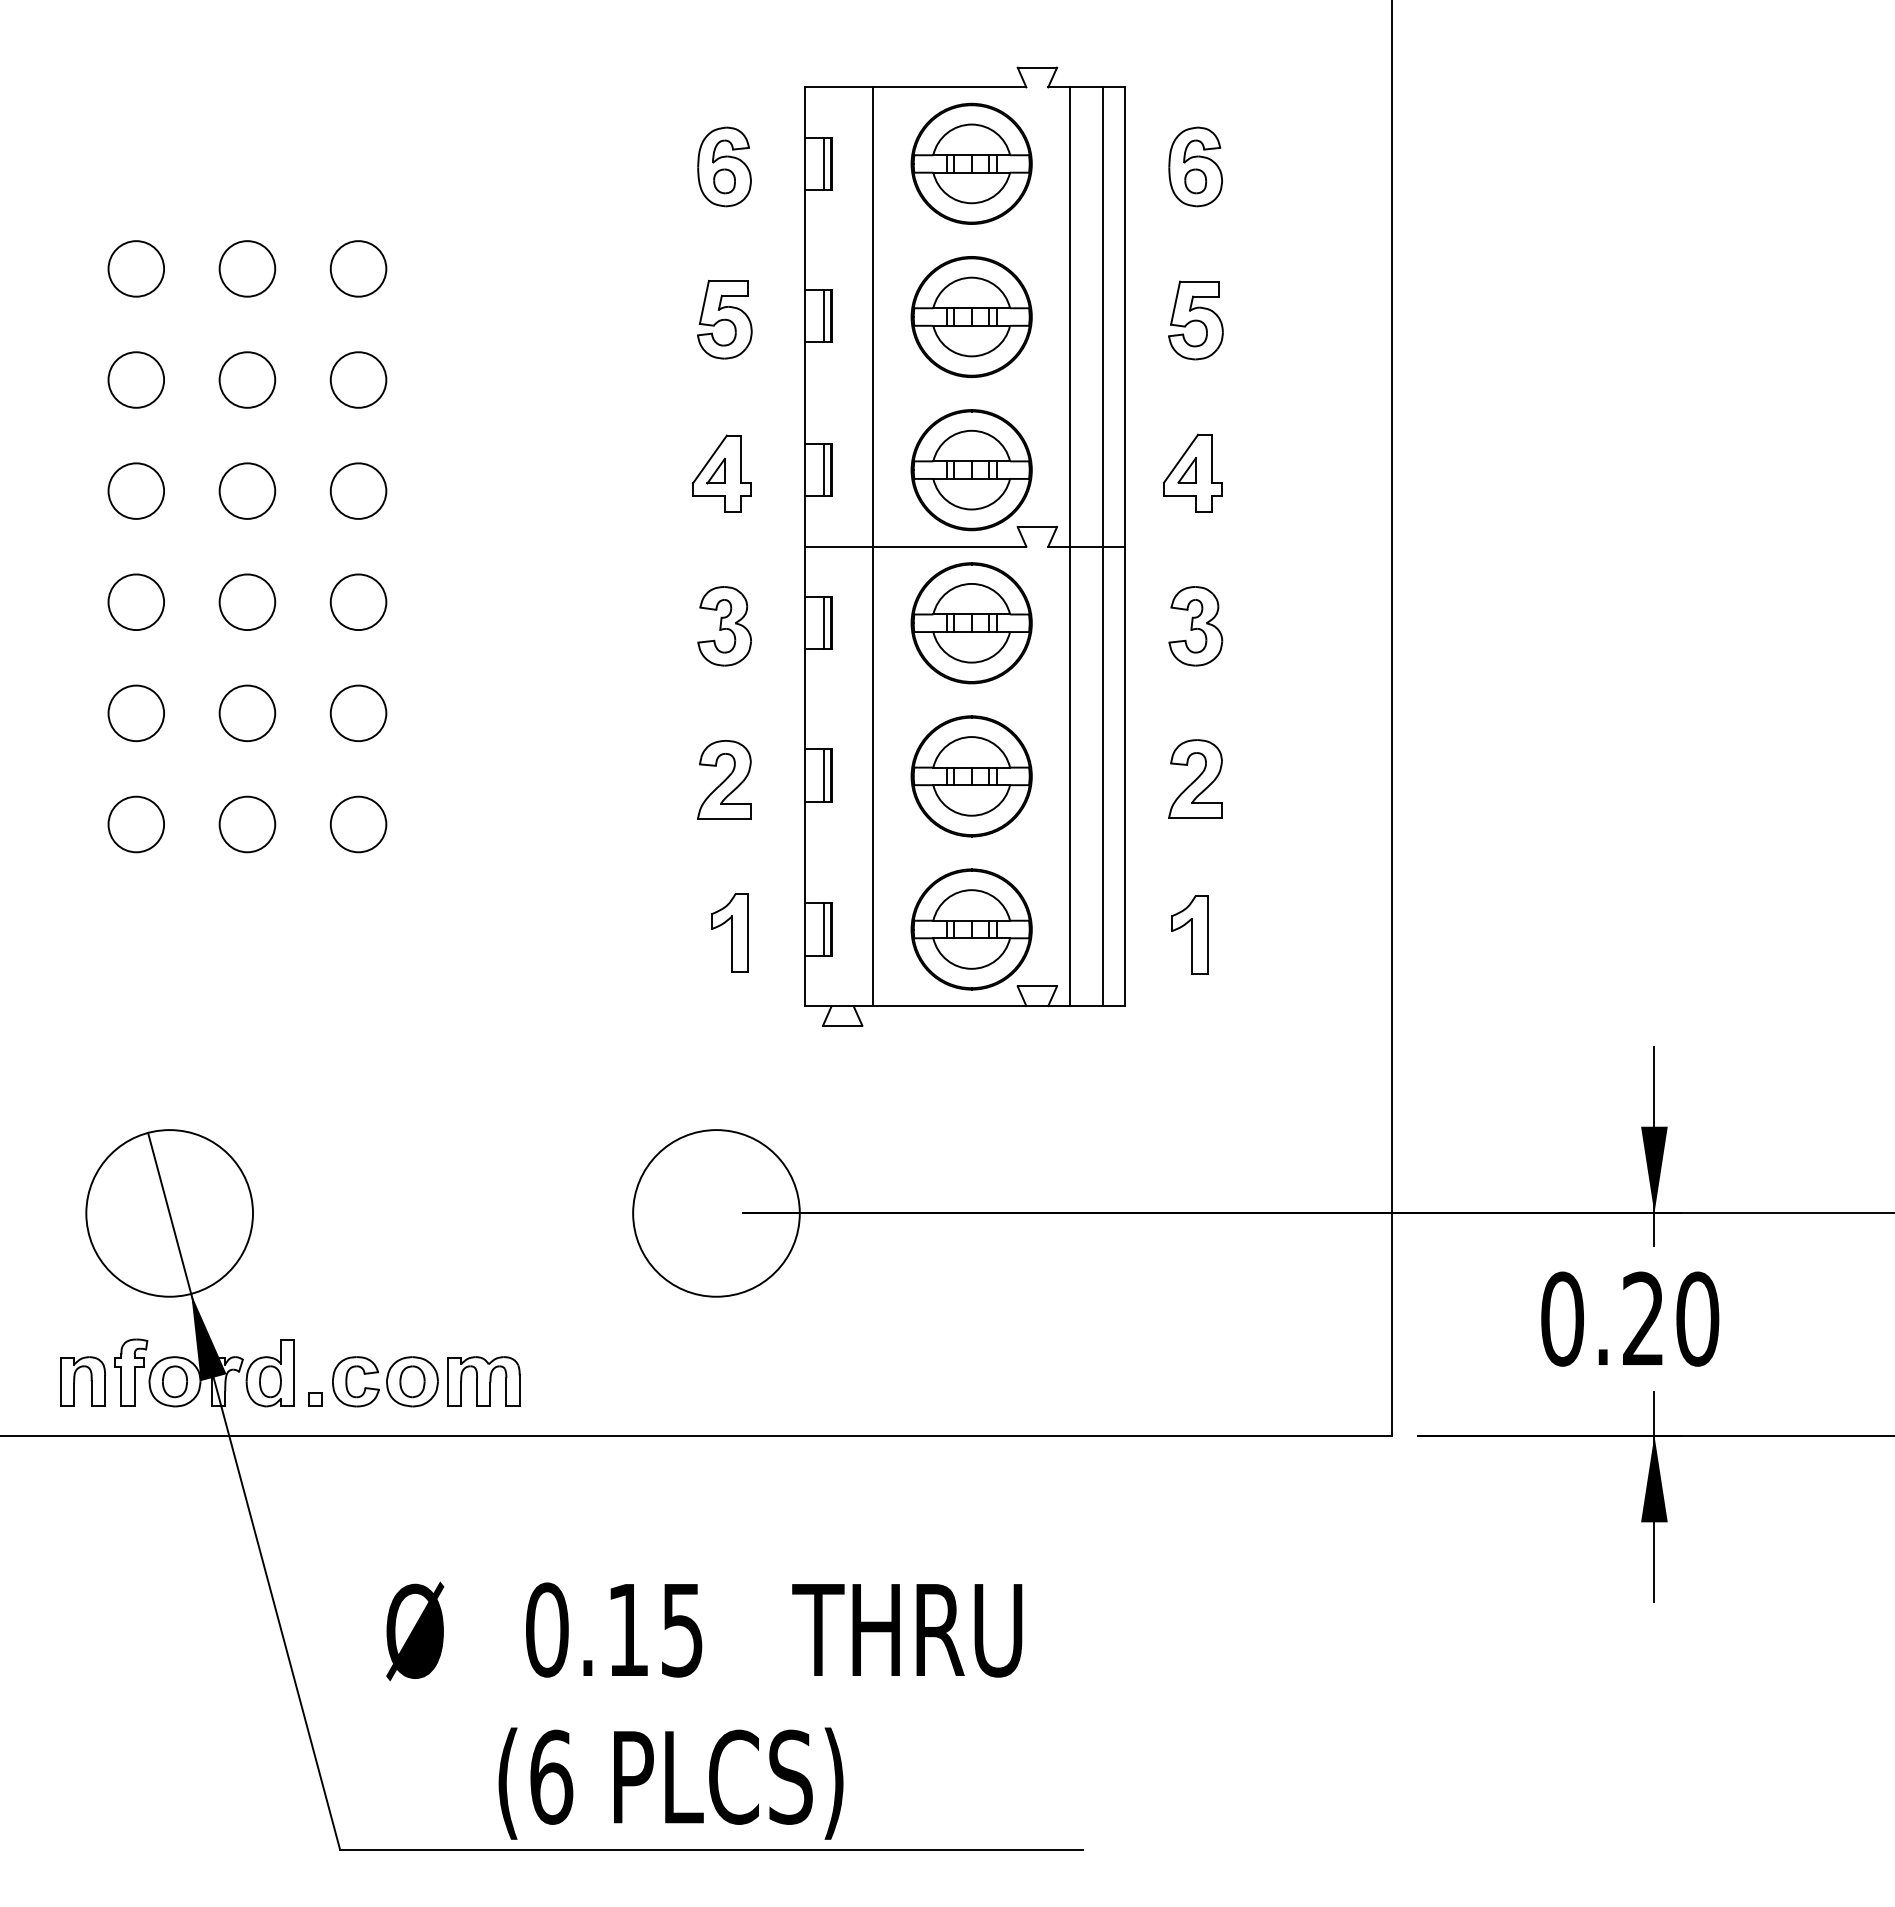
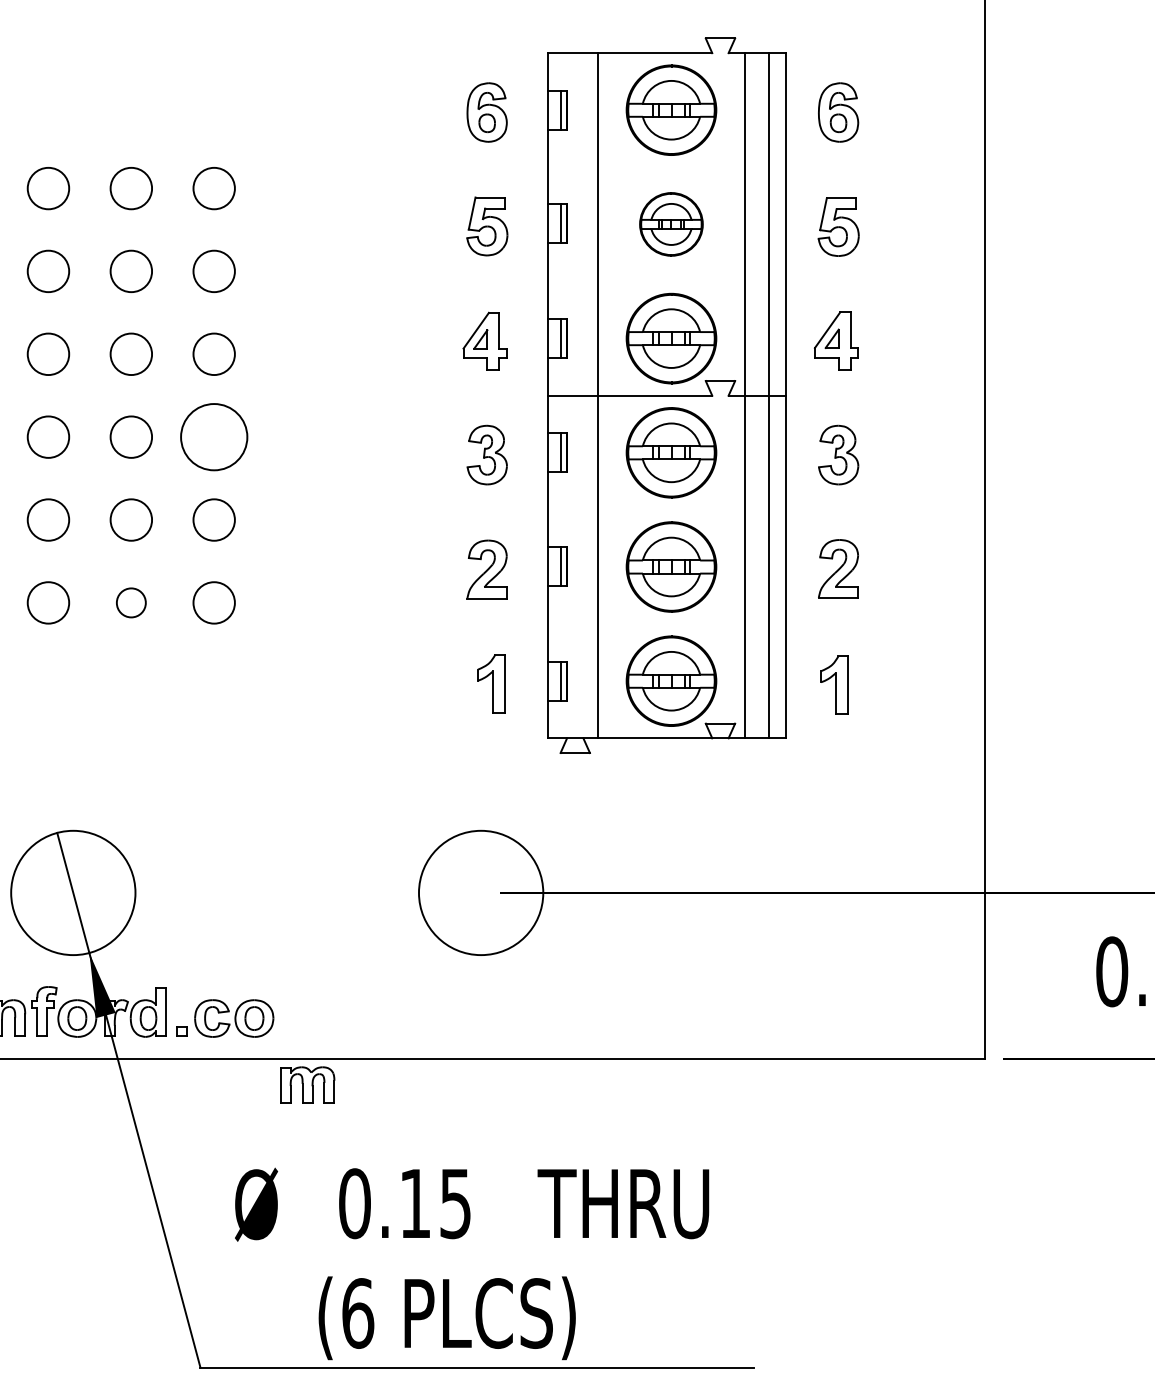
part: (971, 316) -> (671, 224), size x0.7
circle: (358, 602) -> (214, 437), size x1.6
circle: (247, 824) -> (131, 602), size x0.7
part: (483, 1381) -> (307, 1085), moved

